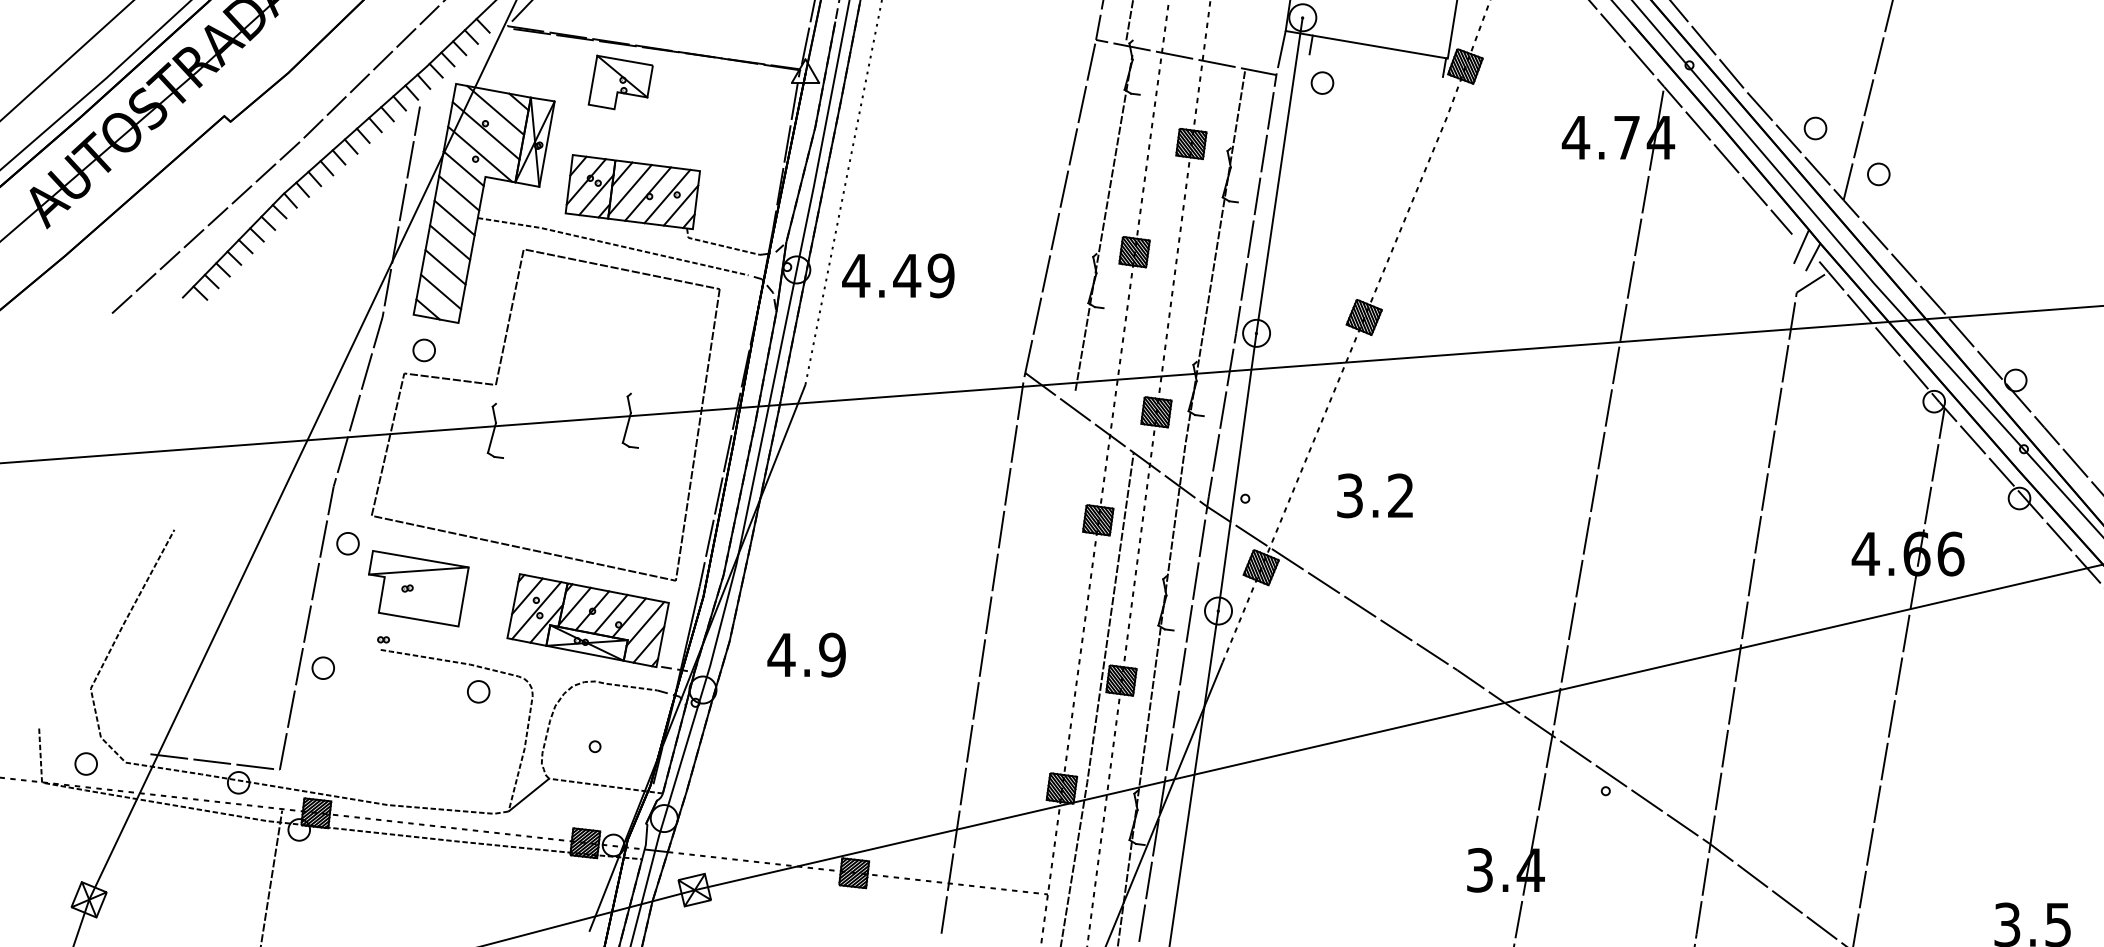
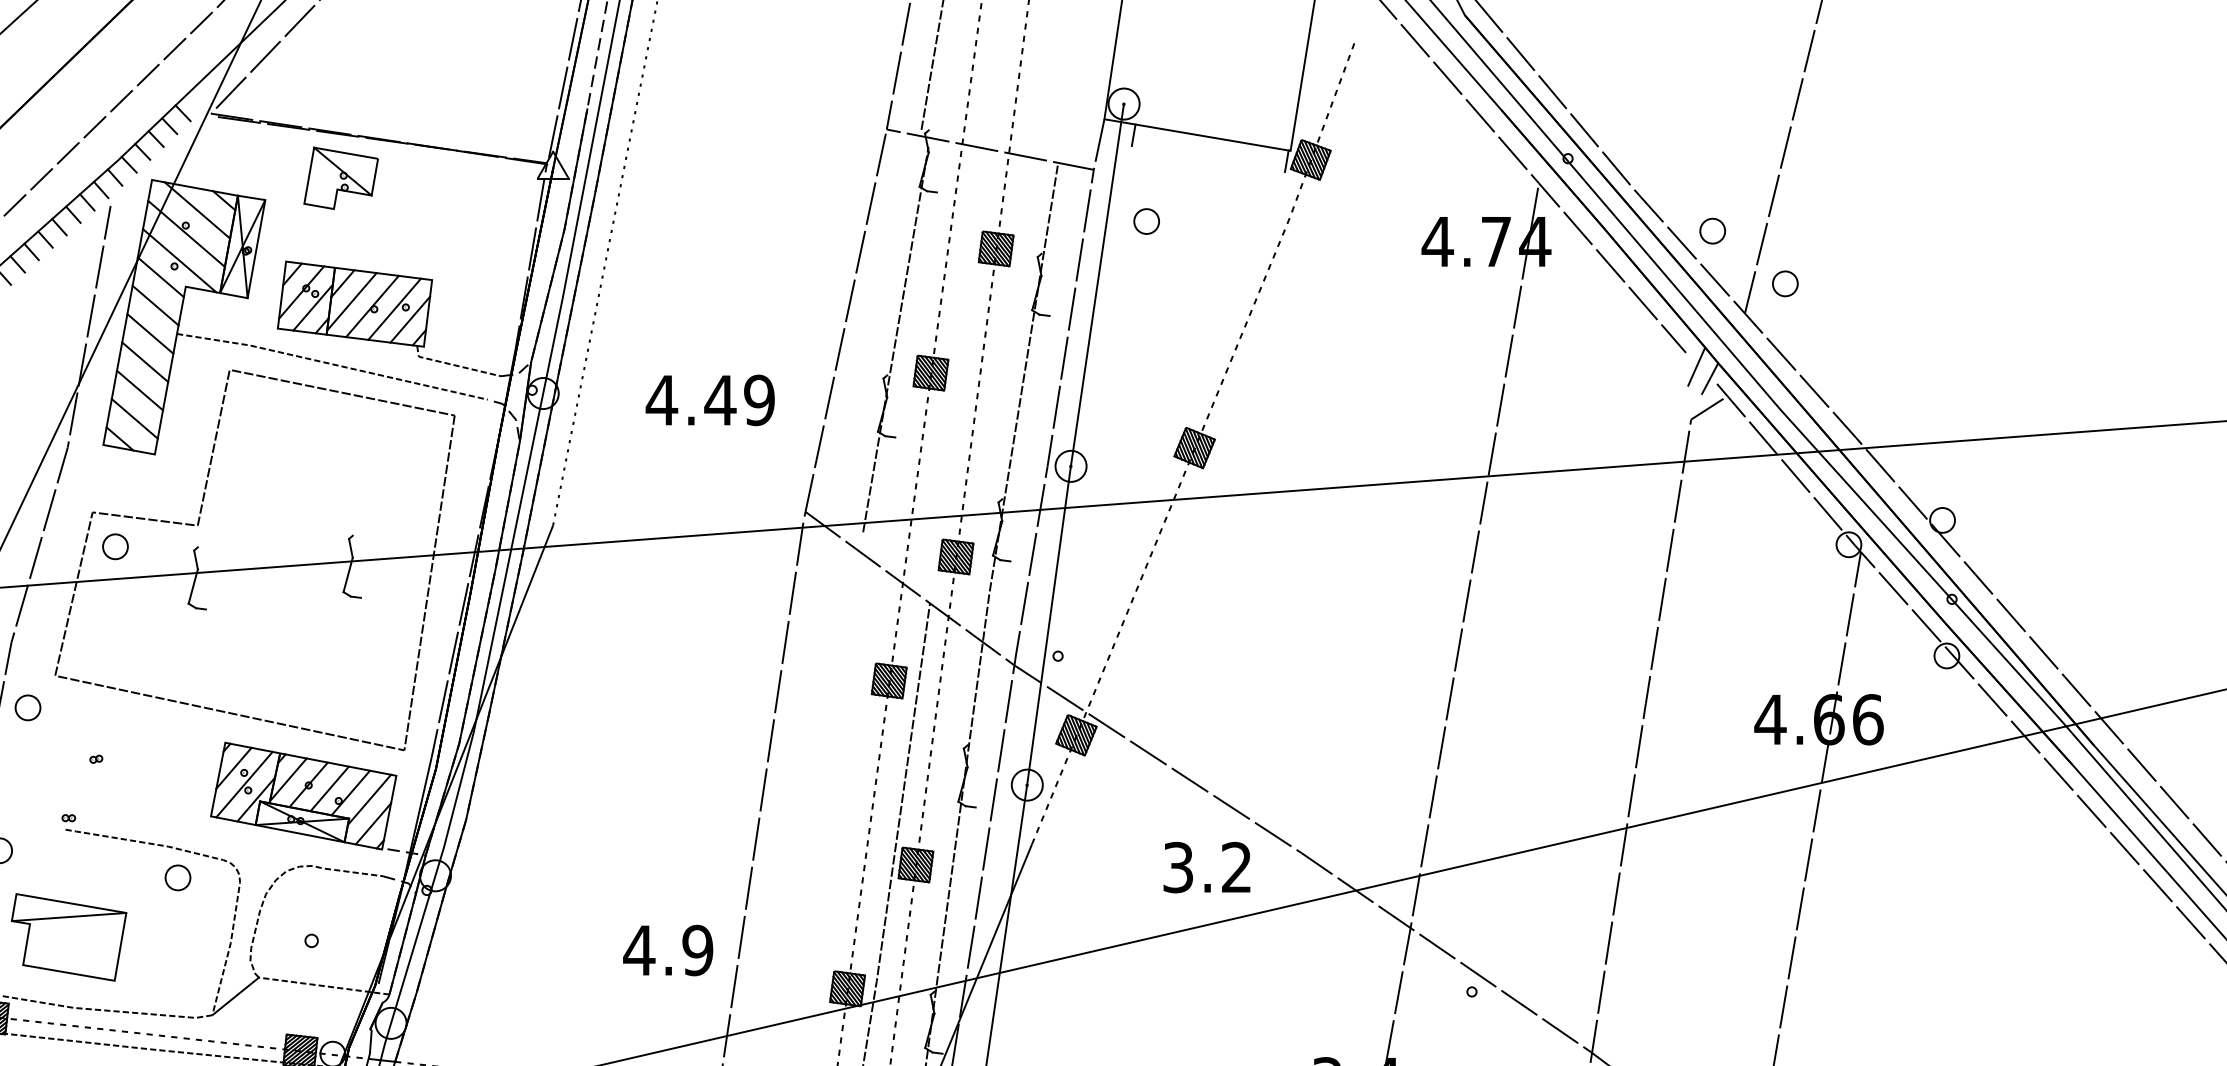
part: (1322, 82) -> (1146, 220), moved
text: (898, 275) -> (710, 399), moved
part: (423, 350) -> (114, 546), moved
text: (1374, 495) -> (1206, 867), moved
part: (418, 588) -> (68, 937), moved
text: (806, 654) -> (667, 949), moved

